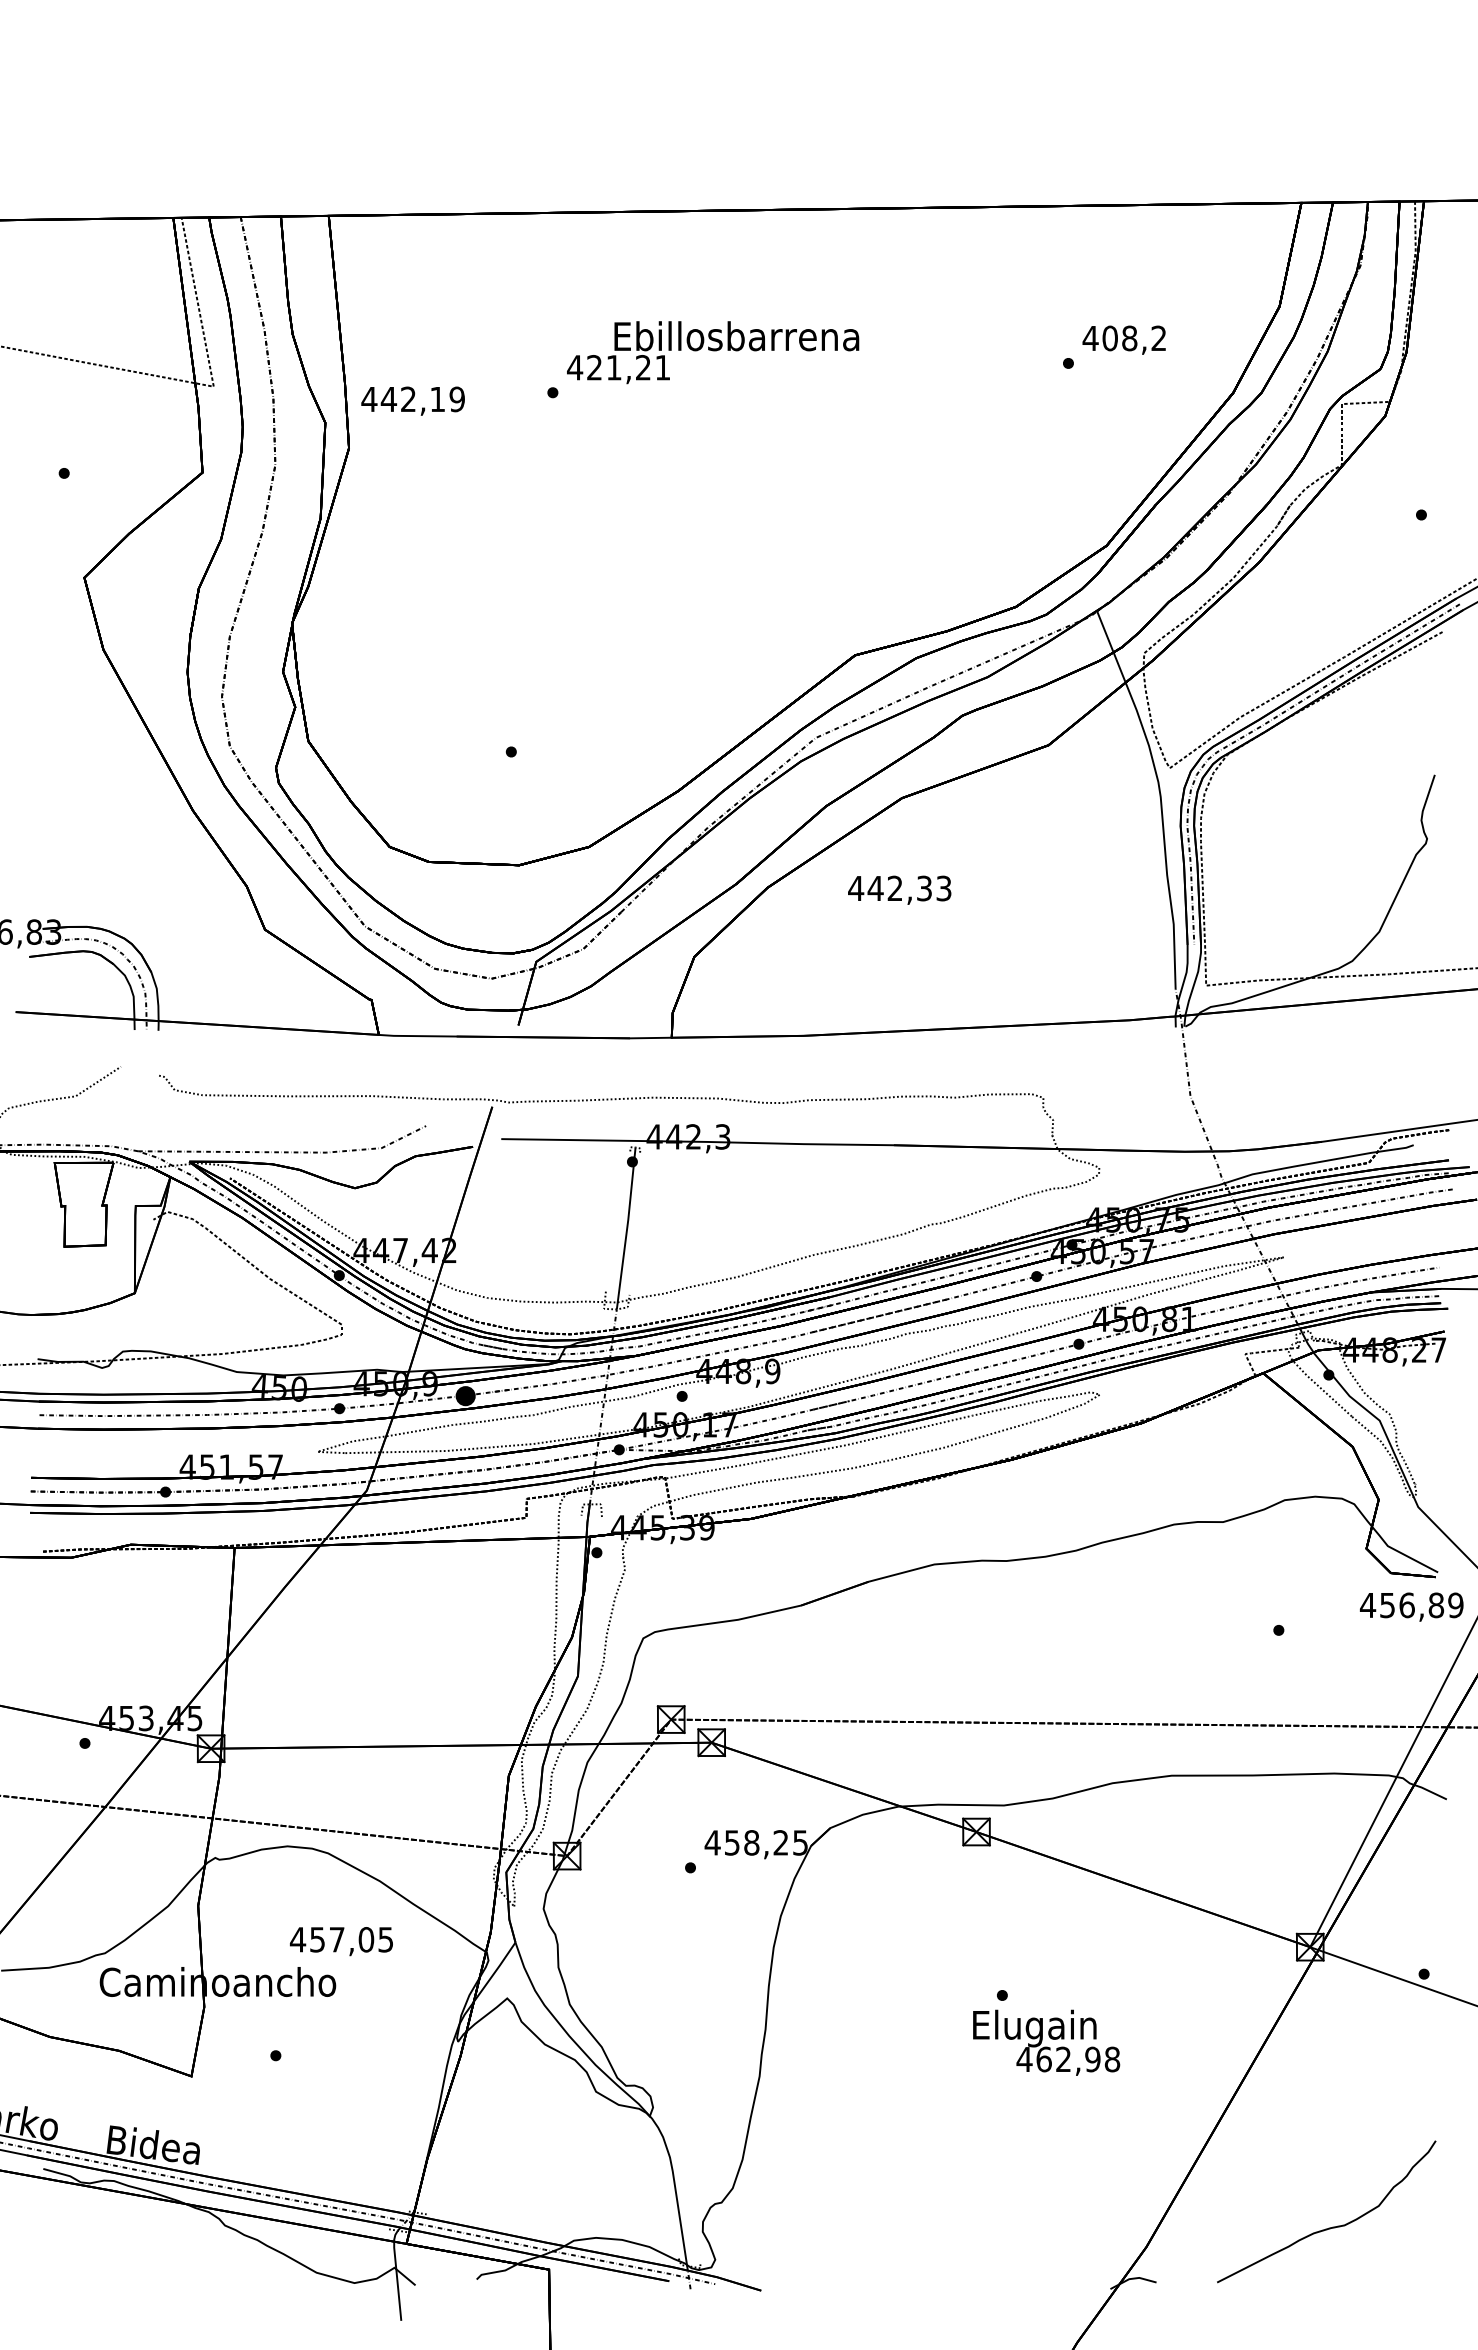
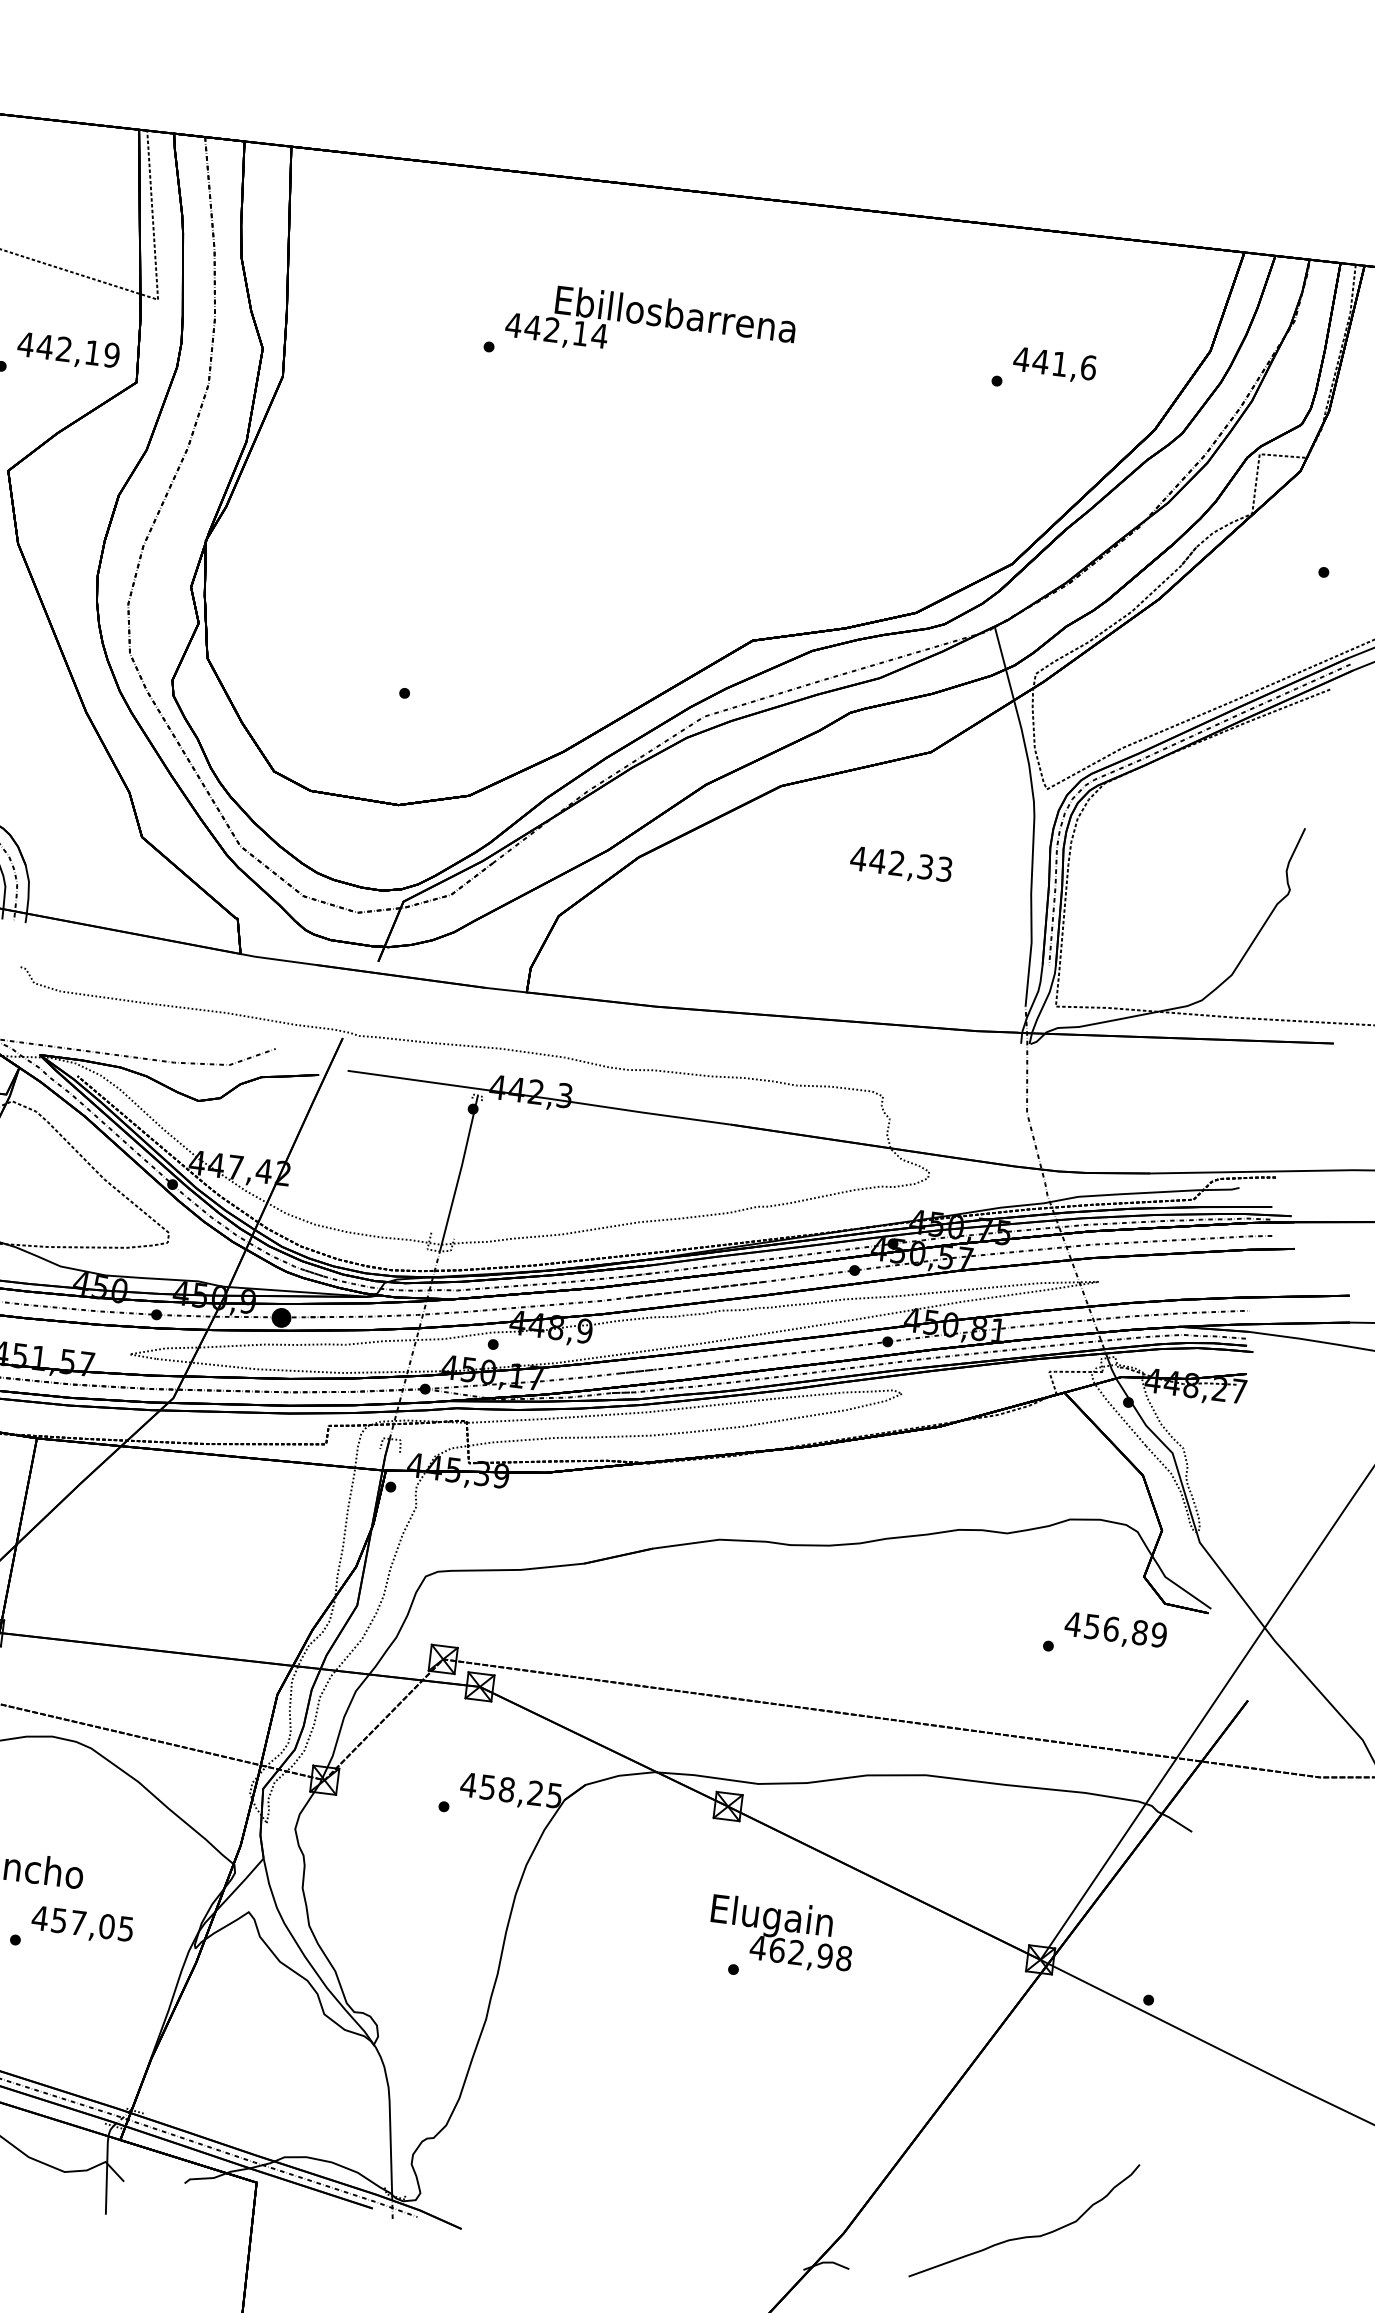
text: (1134, 338) -> (1064, 364), 408,2 -> 441,6
text: (628, 367) -> (566, 331), 421,21 -> 442,14
text: (412, 400) -> (67, 350), moved
text: (899, 889) -> (901, 864), moved
text: (1411, 1606) -> (1115, 1630), moved
text: (341, 1941) -> (82, 1925), moved
text: (1046, 2042) -> (781, 1933), moved

